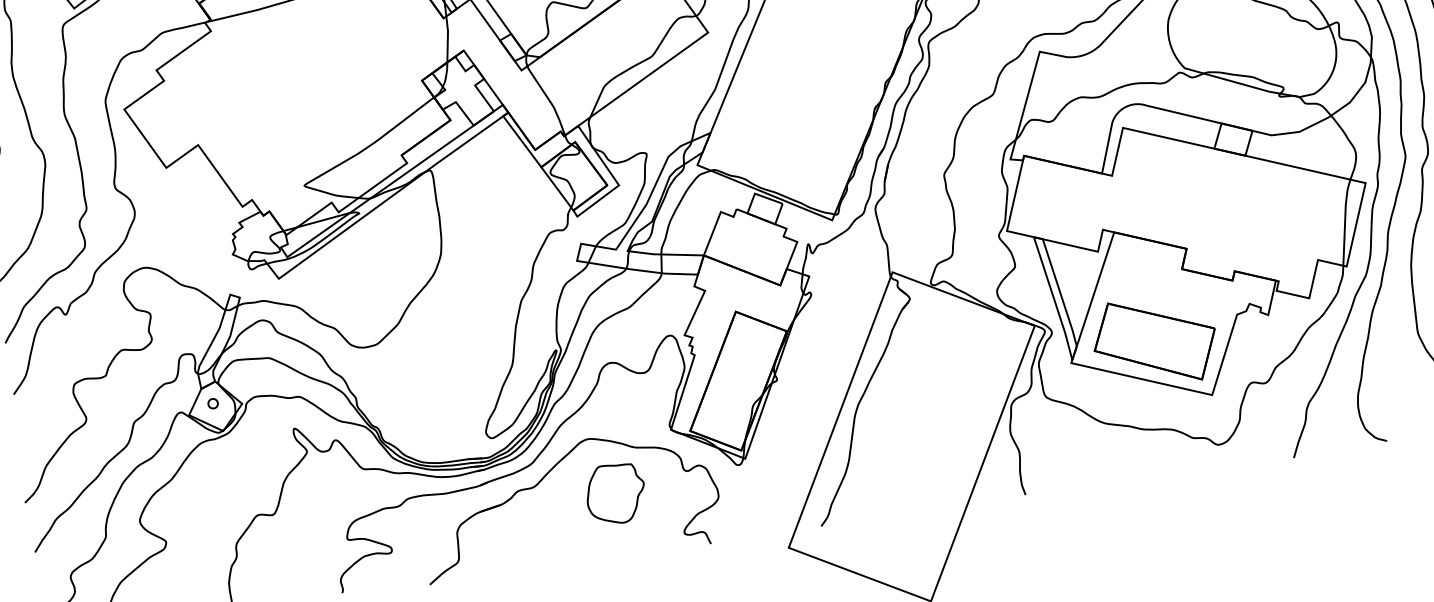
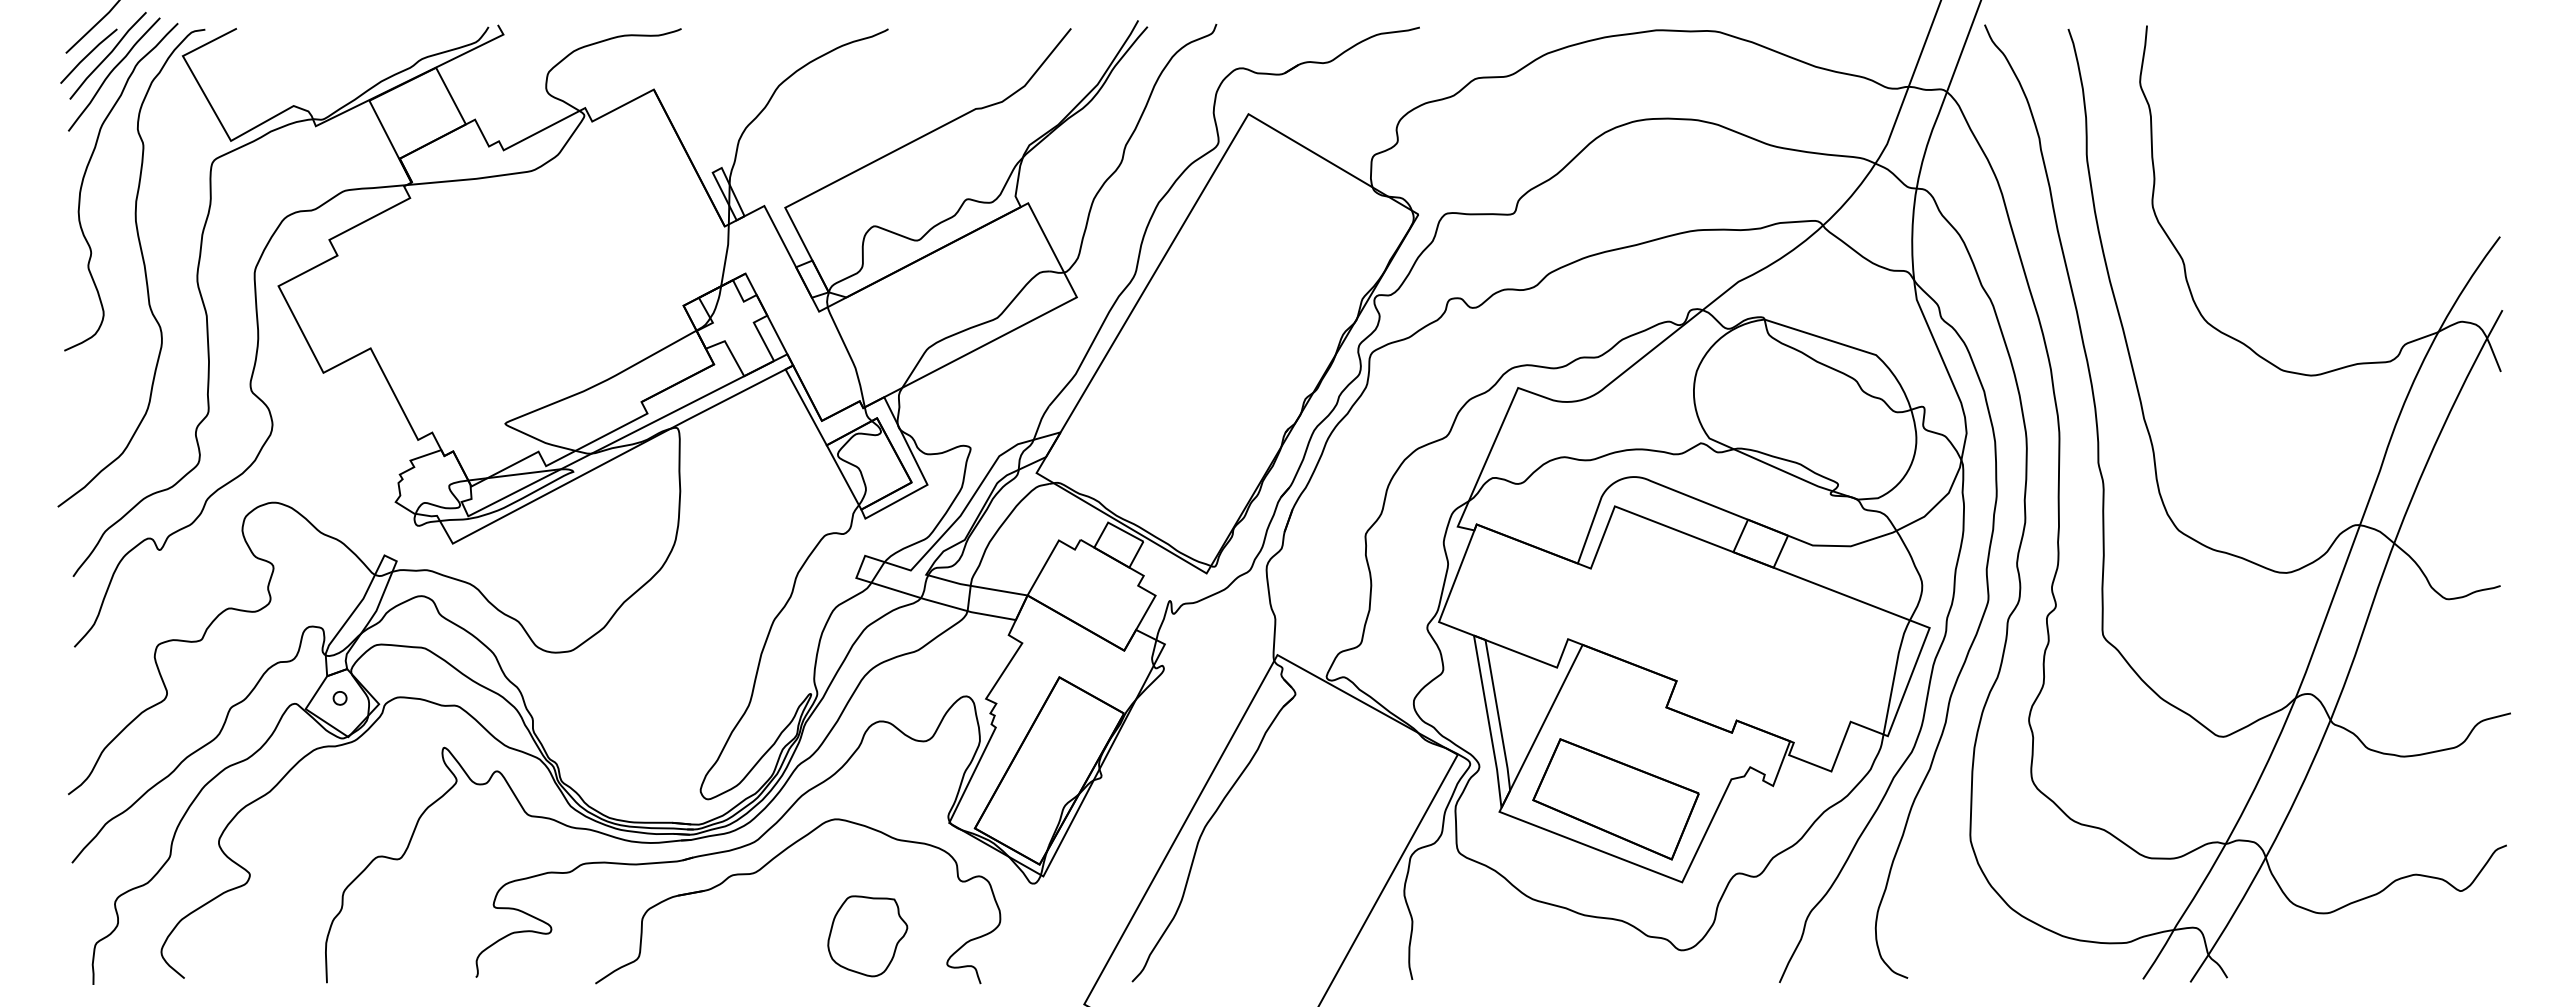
part: (615, 494) -> (867, 936), moved

